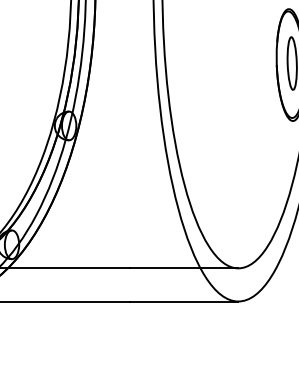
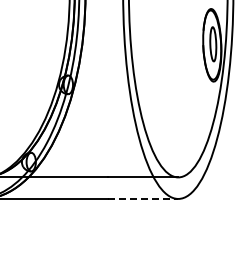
line: (184, 300) -> (143, 198), solid -> dashed

